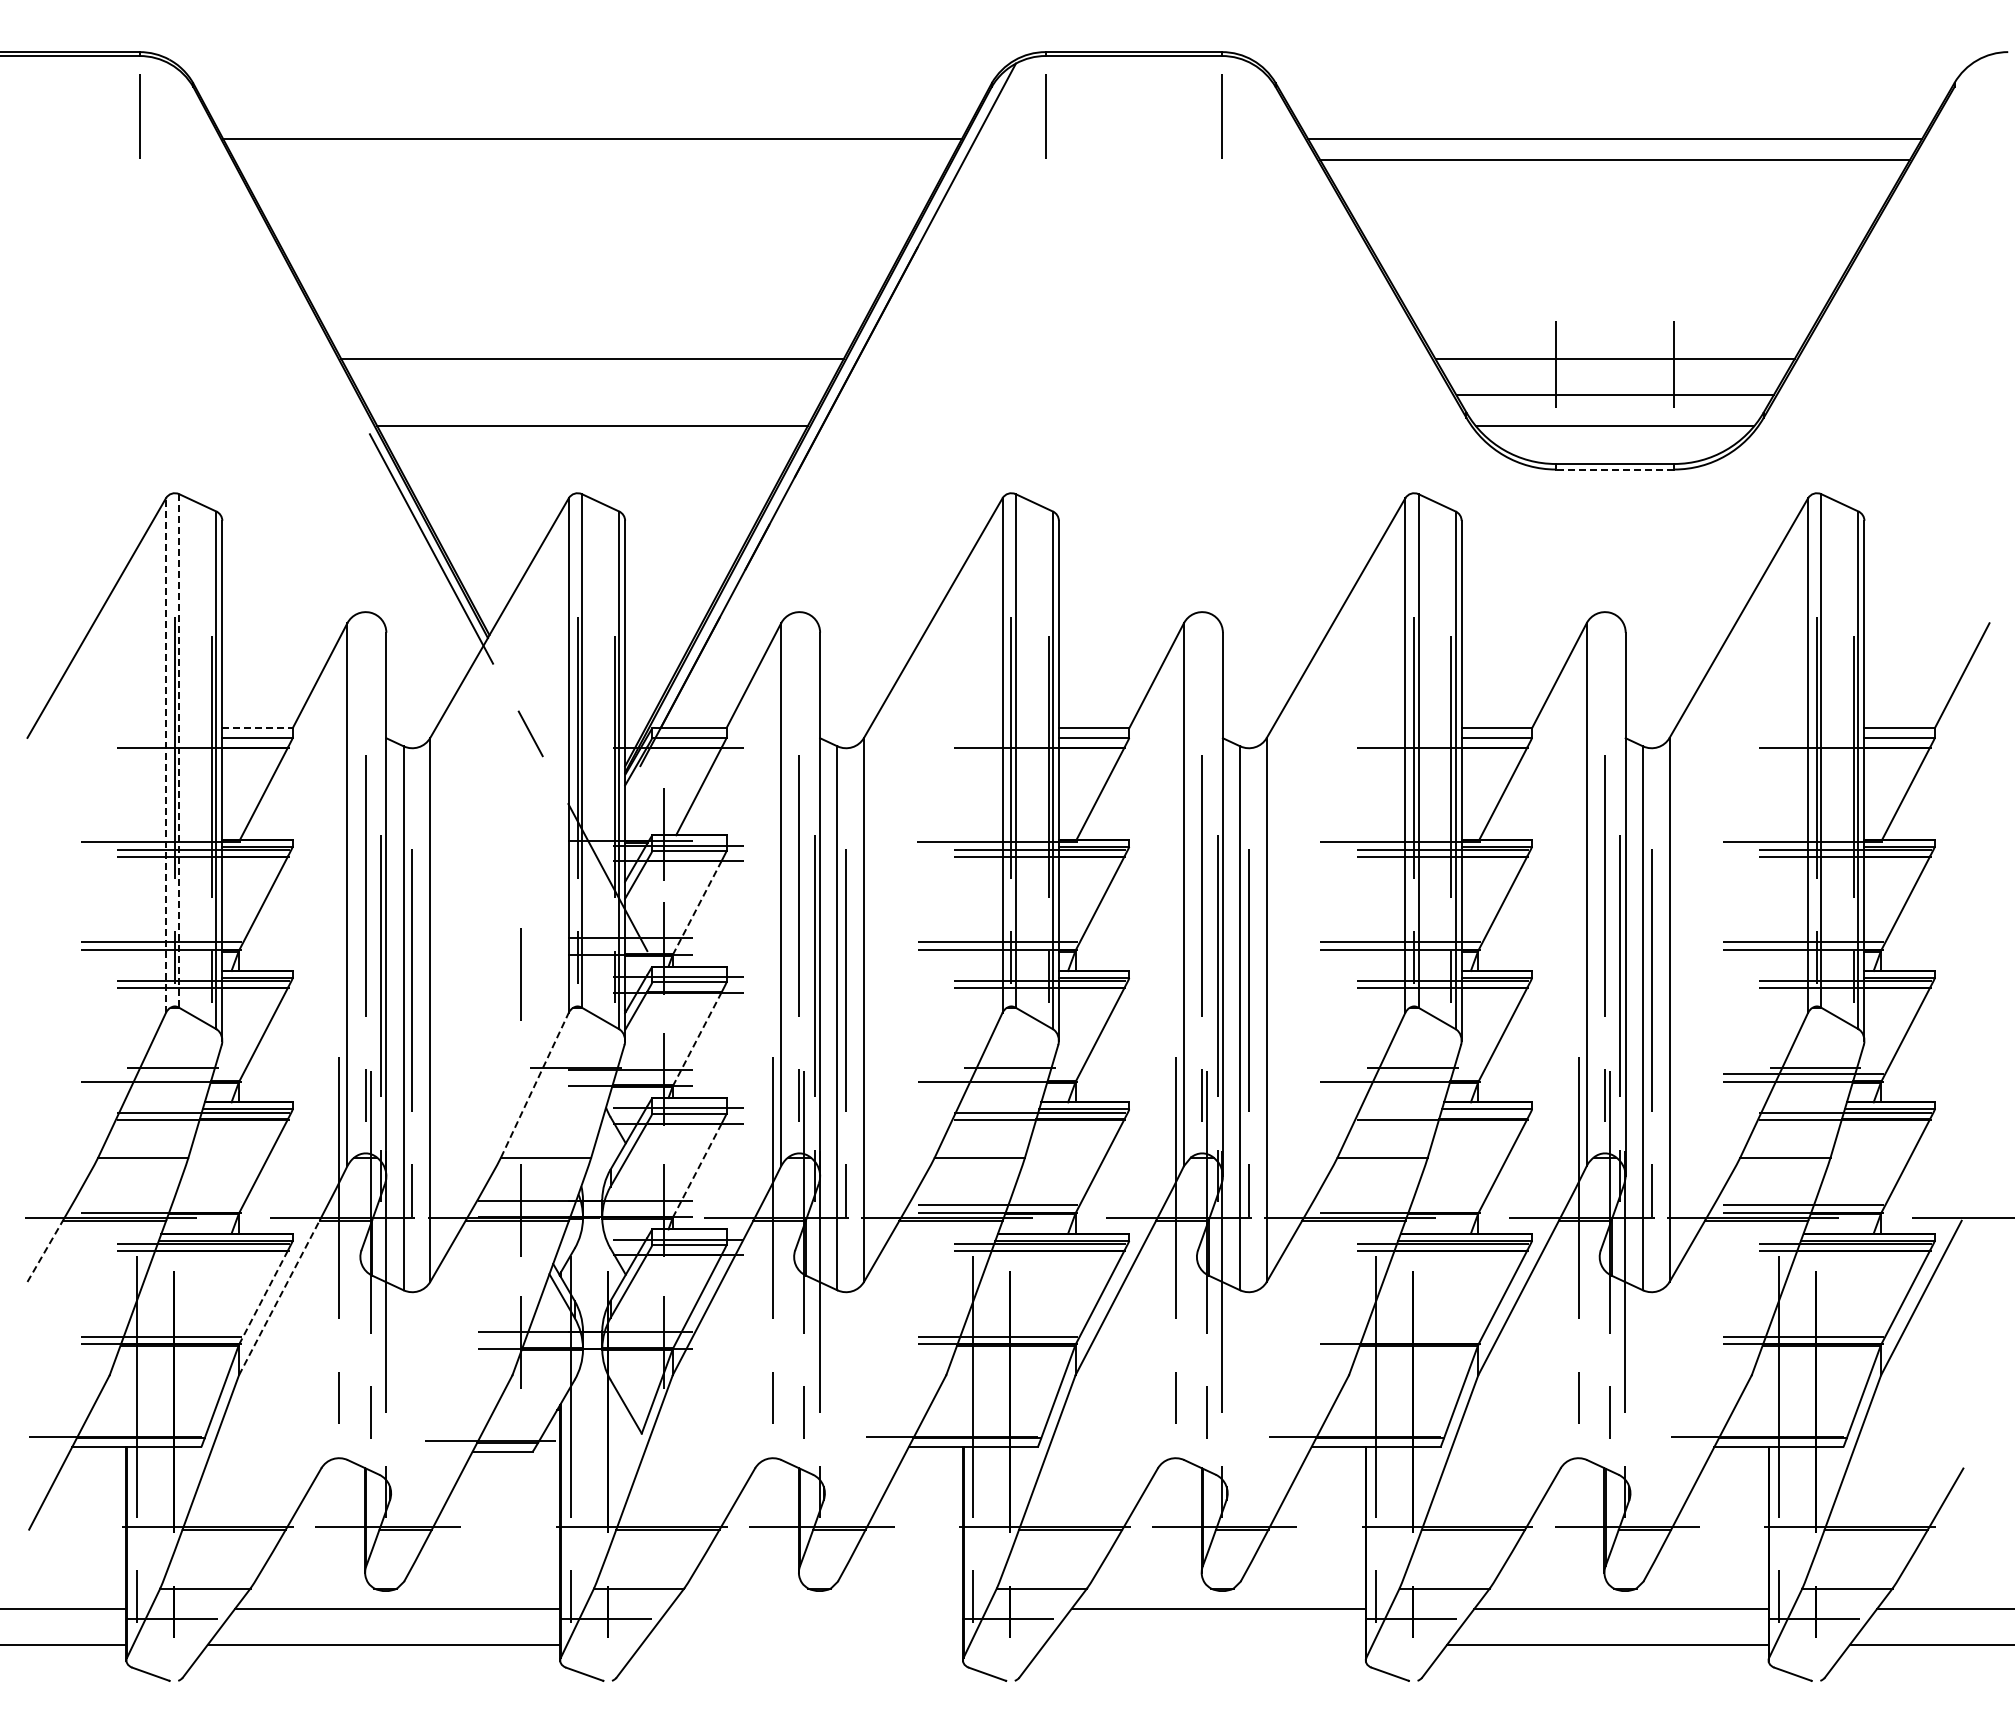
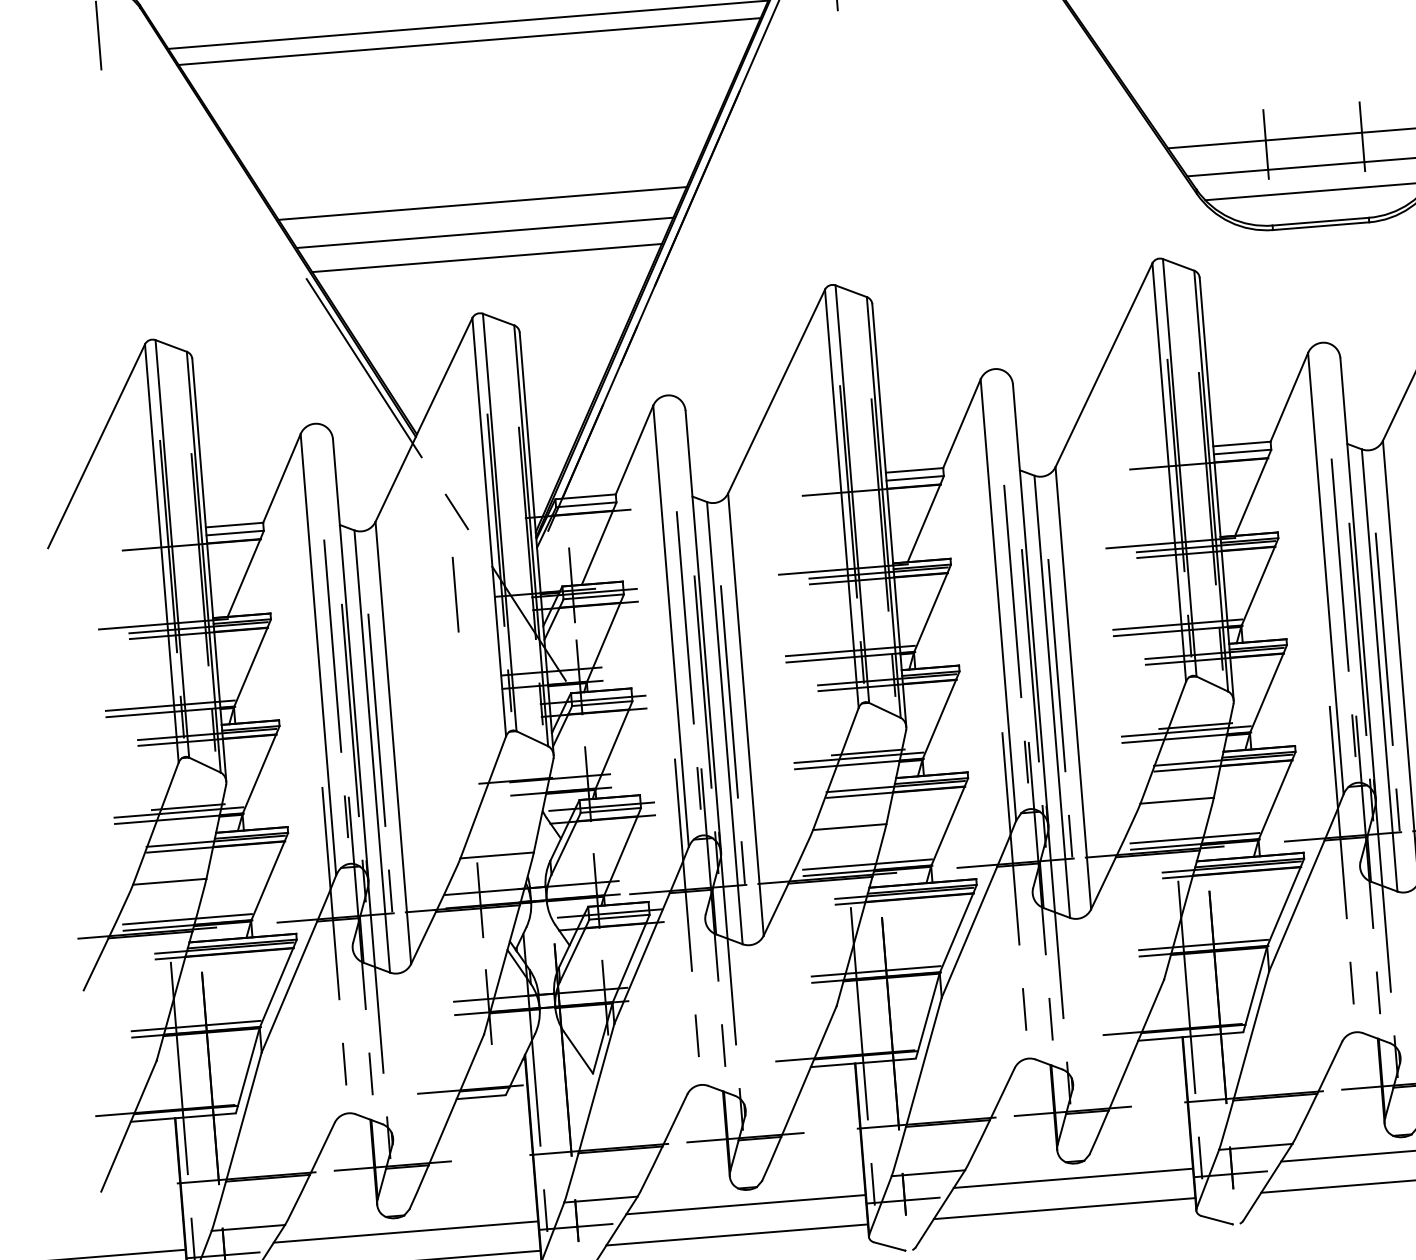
line: (592, 160) -> (469, 41), added
line: (592, 395) -> (485, 232), added
line: (1614, 469) -> (1320, 226), dashed -> solid
line: (258, 728) -> (235, 525), dashed -> solid
line: (179, 750) -> (172, 548), dashed -> solid
line: (165, 755) -> (161, 553), dashed -> solid
line: (697, 907) -> (603, 642), dashed -> solid
line: (520, 974) -> (455, 594), moved
line: (697, 1038) -> (612, 748), dashed -> solid
line: (160, 1073) -> (178, 812), added
line: (997, 1073) -> (858, 757), added
line: (1400, 1073) -> (1186, 731), added
line: (534, 1085) -> (483, 797), dashed -> solid
line: (1442, 1112) -> (1222, 760), added
line: (697, 1170) -> (621, 855), dashed -> solid
line: (160, 1205) -> (186, 919), added
line: (1400, 1205) -> (1194, 838), added
line: (45, 1250) -> (96, 963), dashed -> solid
line: (263, 1297) -> (276, 987), dashed -> solid
line: (279, 1297) -> (289, 986), dashed -> solid
line: (1400, 1336) -> (1203, 944), added
line: (815, 1608) -> (745, 1204), added
line: (801, 1645) -> (736, 1235), added
line: (1204, 1645) -> (1064, 1208), added

